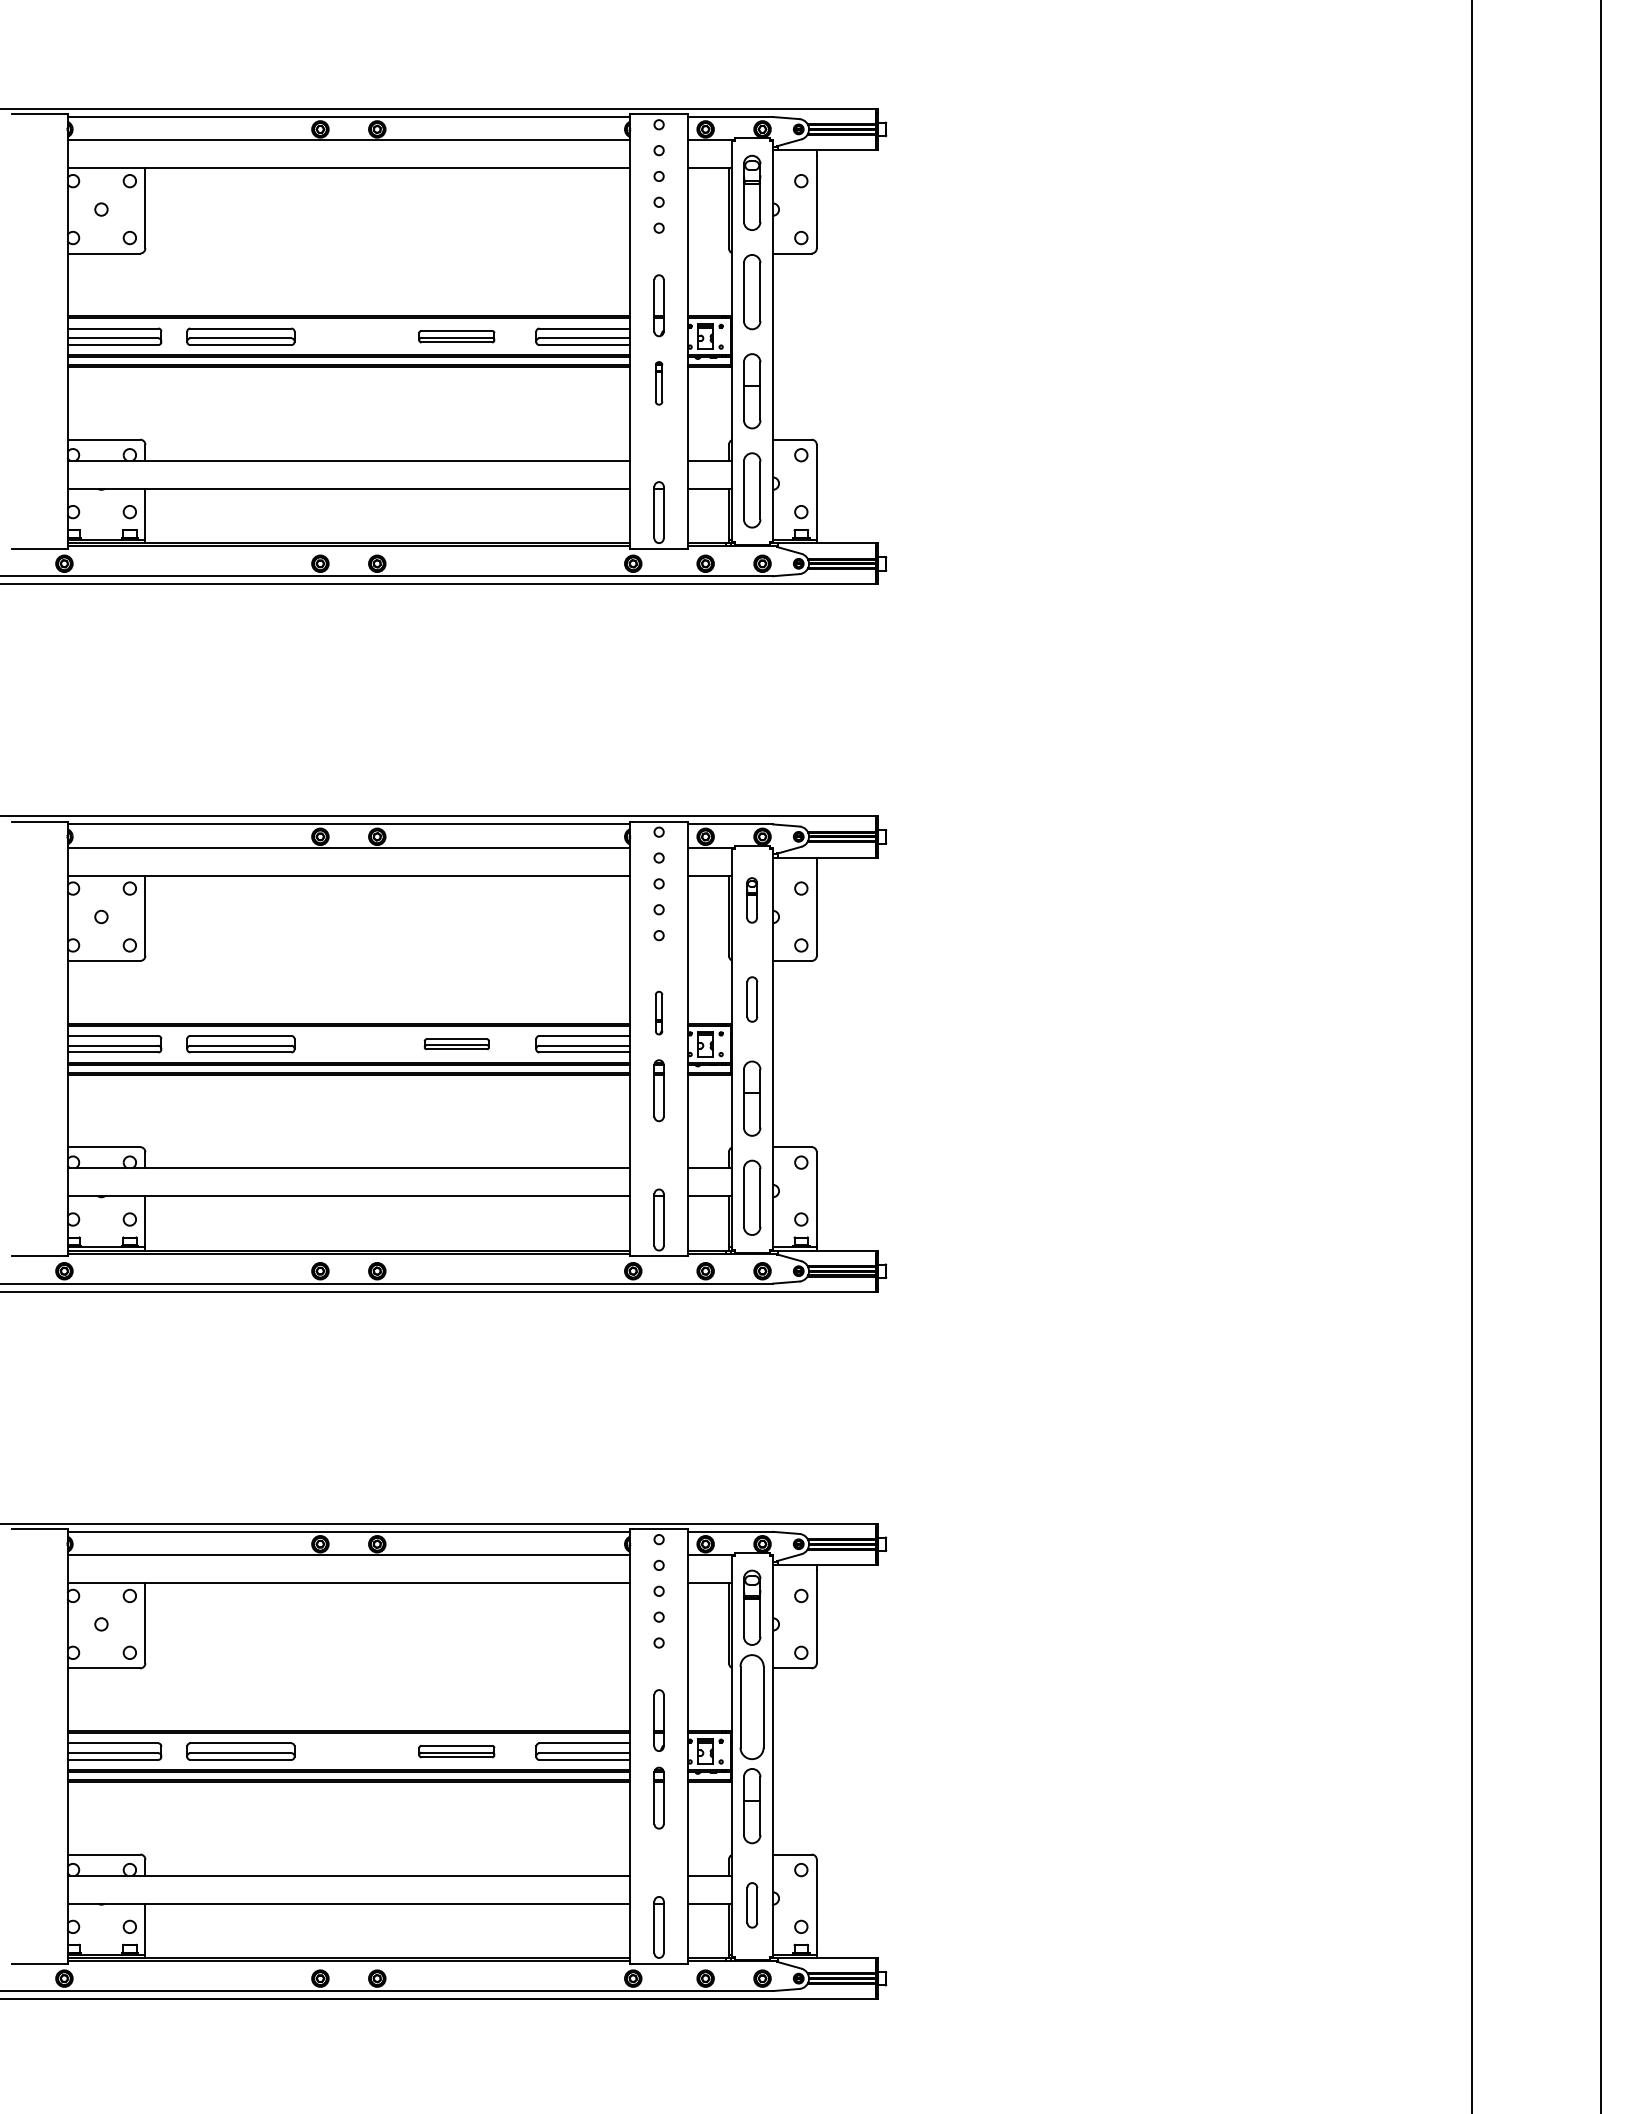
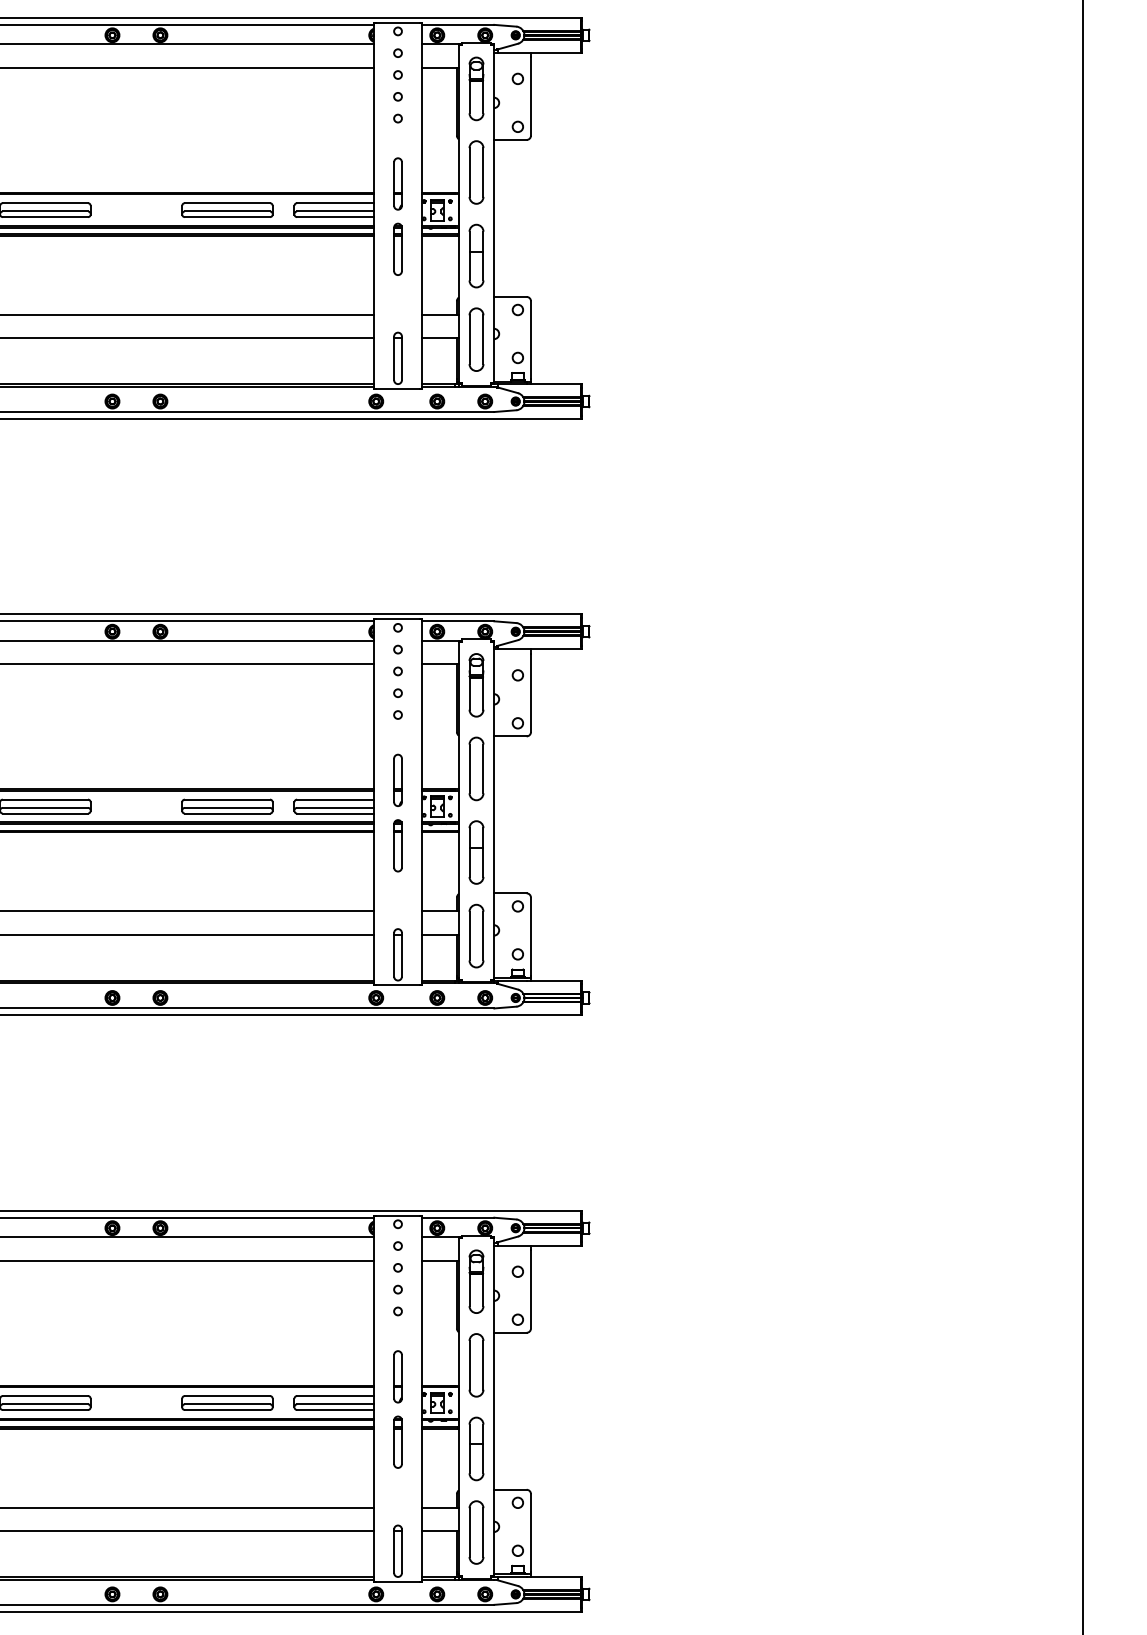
part: (456, 336) -> (227, 209), size x1.43
part: (658, 383) -> (397, 249), size x1.43
part: (751, 900) -> (475, 685), size x1.67
part: (752, 999) -> (476, 768), size x1.67
part: (658, 1012) -> (397, 779), size x1.43
part: (456, 1044) -> (227, 806), size x1.67
part: (752, 1706) -> (476, 1364), size x0.71
part: (456, 1751) -> (227, 1402), size x1.43
part: (752, 1905) -> (476, 1532), size x1.67

